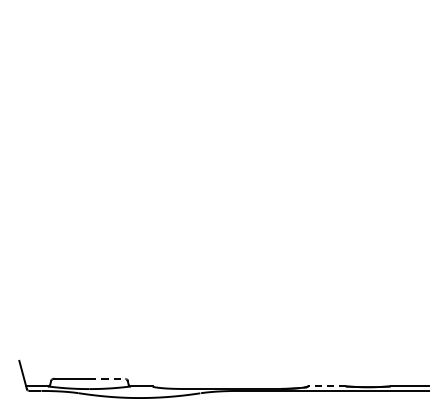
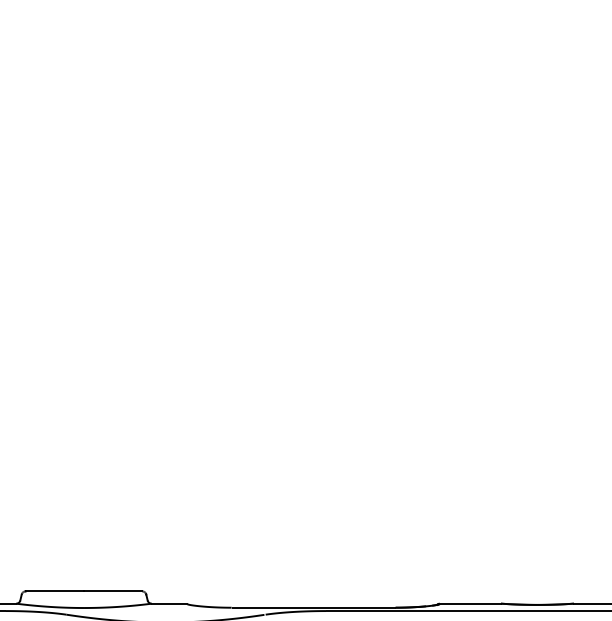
line: (107, 378) -> (113, 590), dashed -> solid
line: (326, 386) -> (469, 603), dashed -> solid

